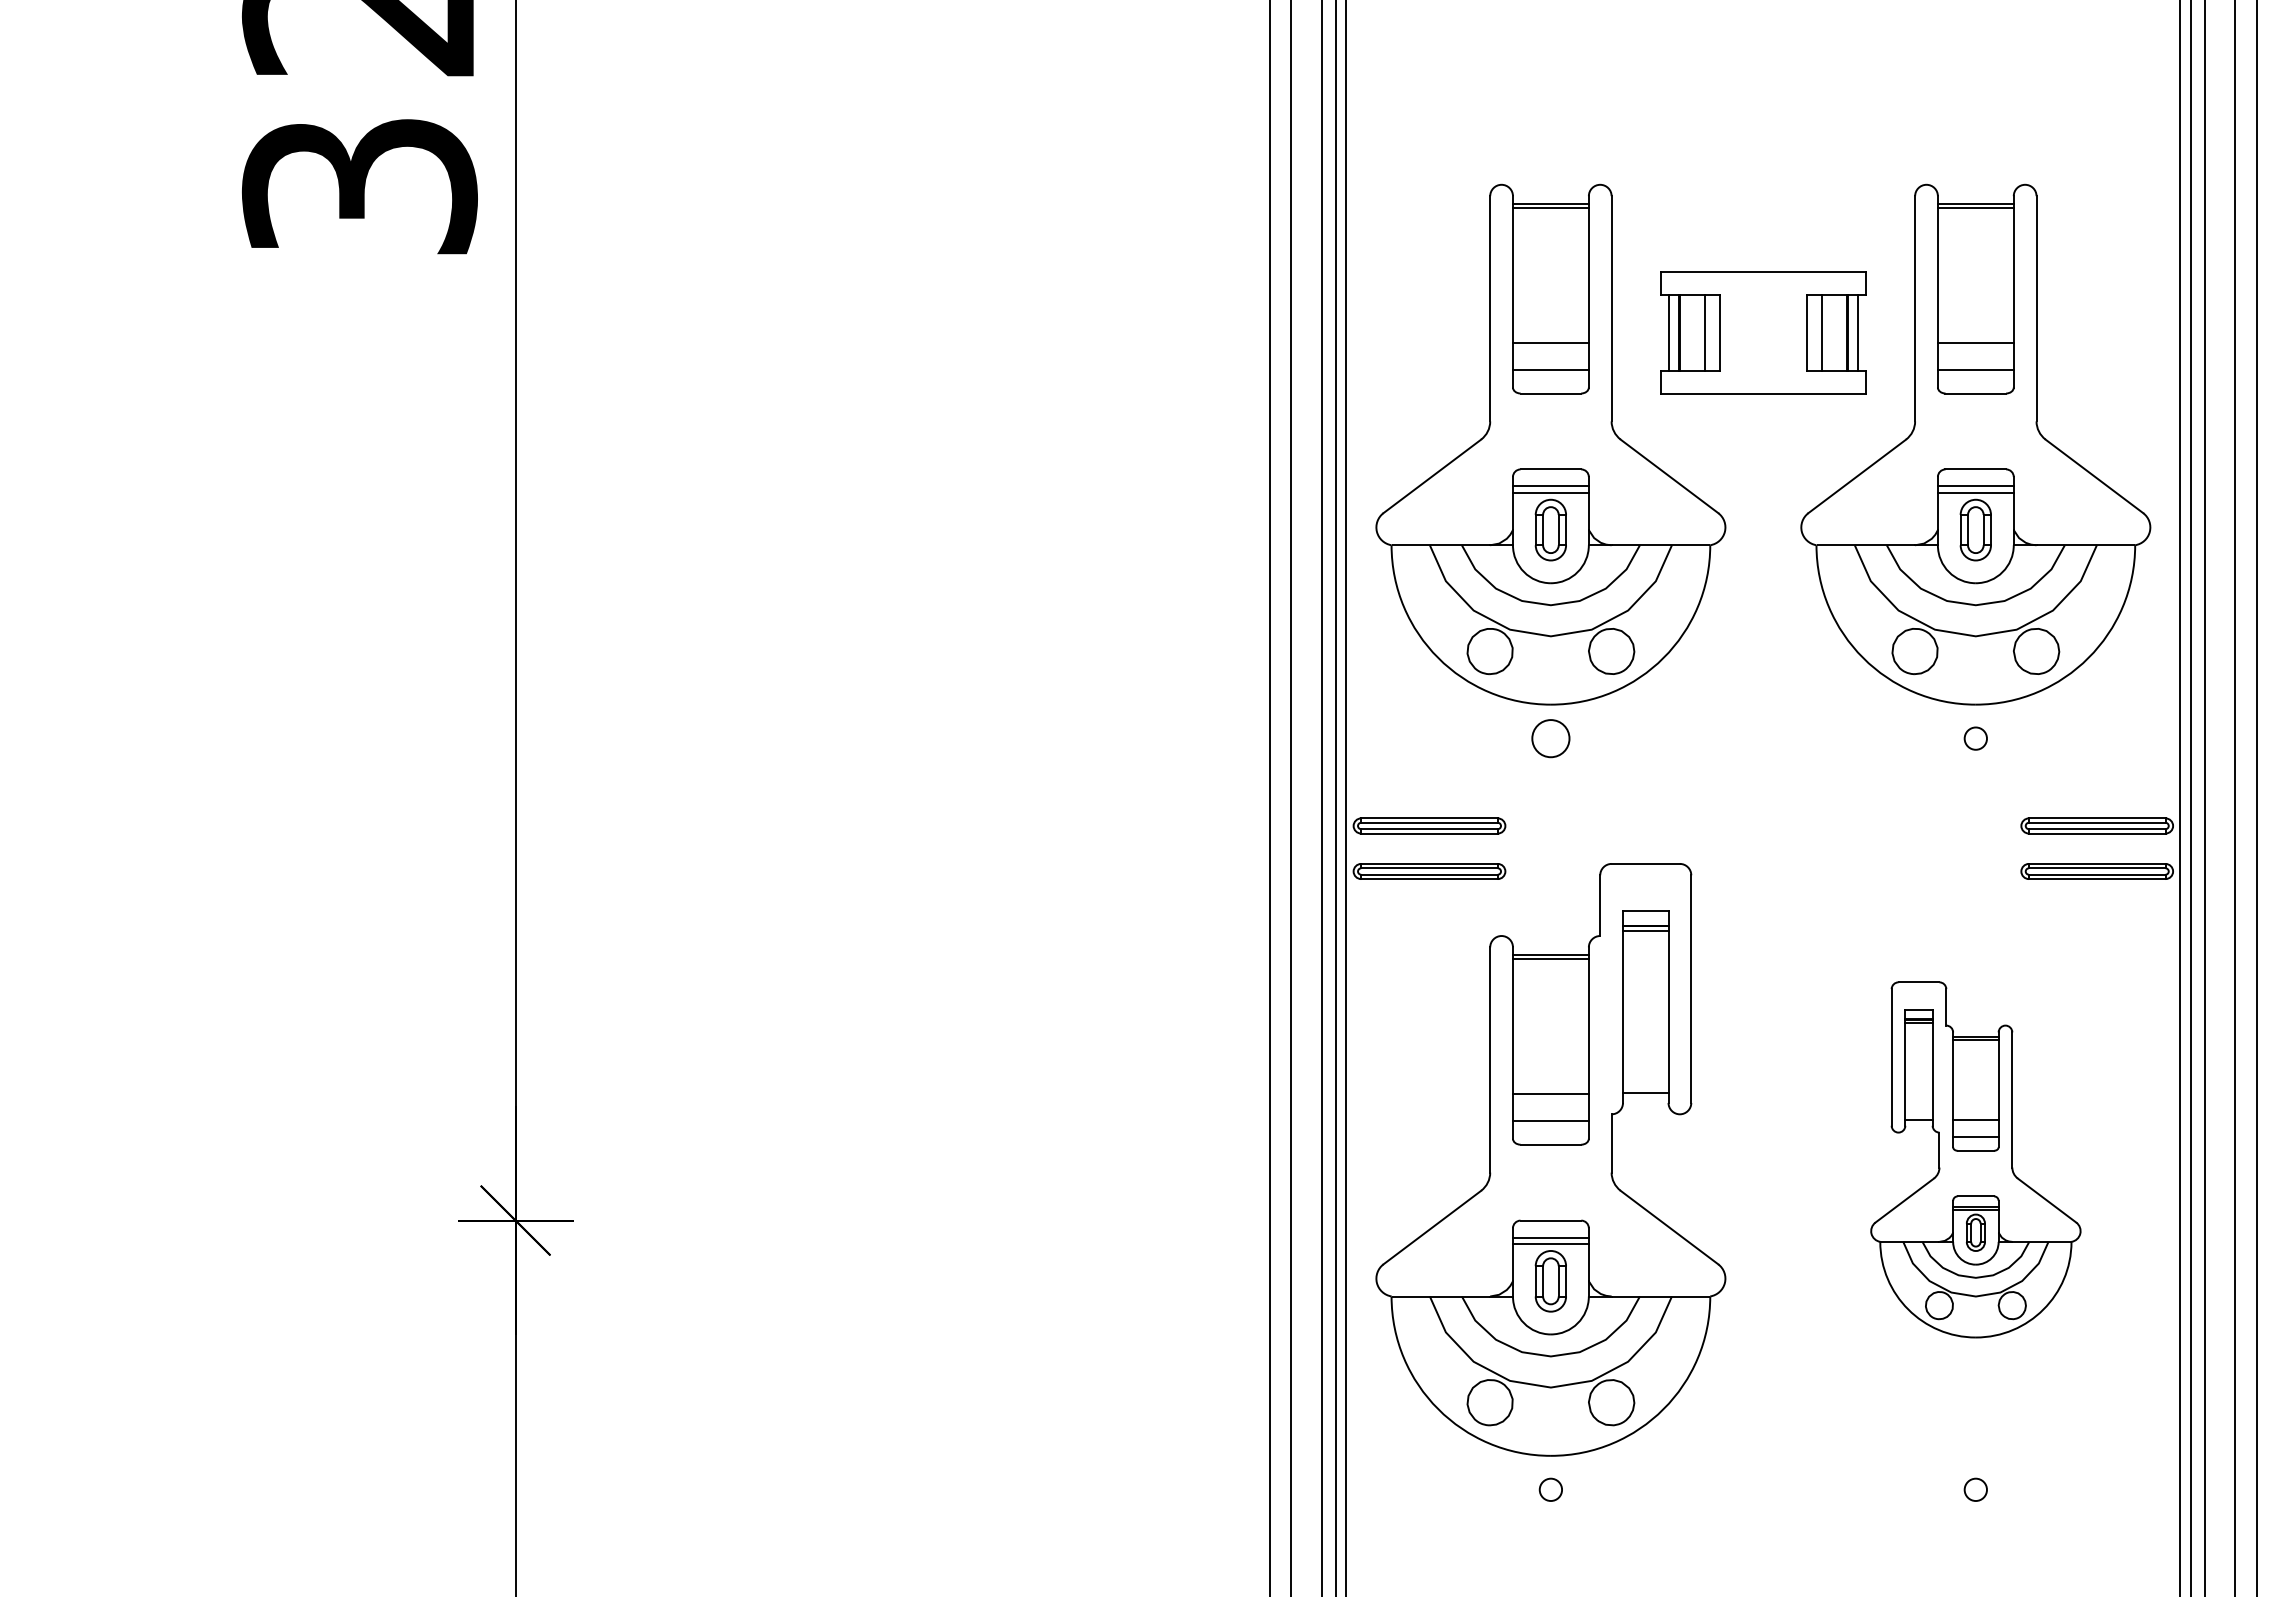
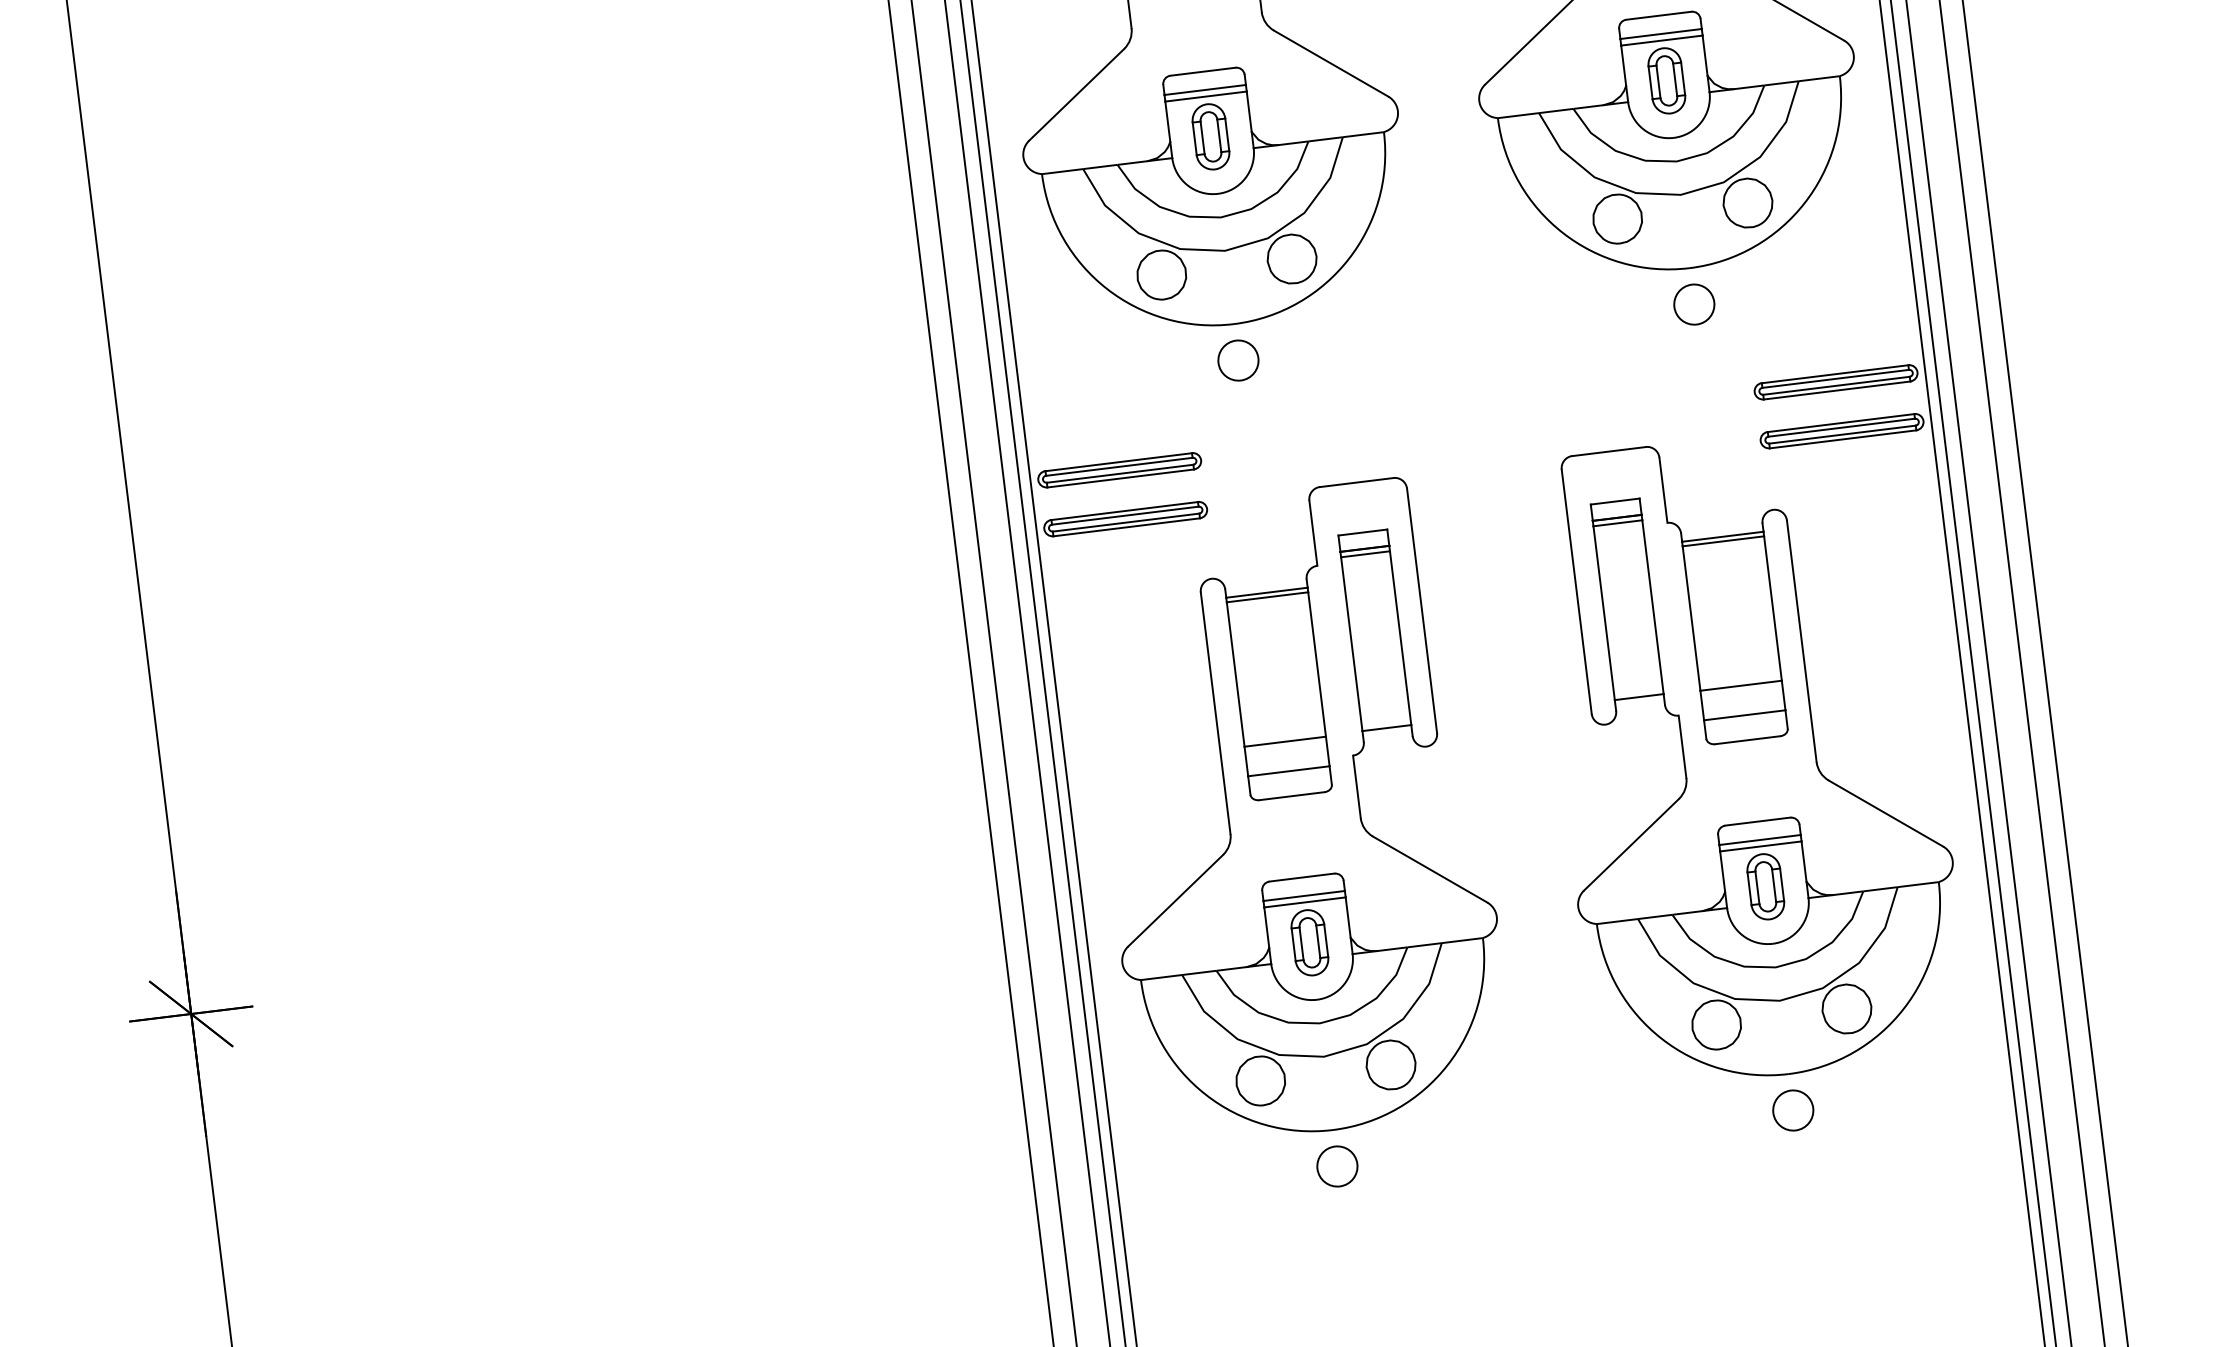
circle: (1975, 738) -> (1693, 304), size x1.67
part: (1975, 1159) -> (1749, 756), size x1.67
circle: (1550, 1489) -> (1336, 1166), size x1.67
circle: (1975, 1489) -> (1792, 1110), size x1.67

